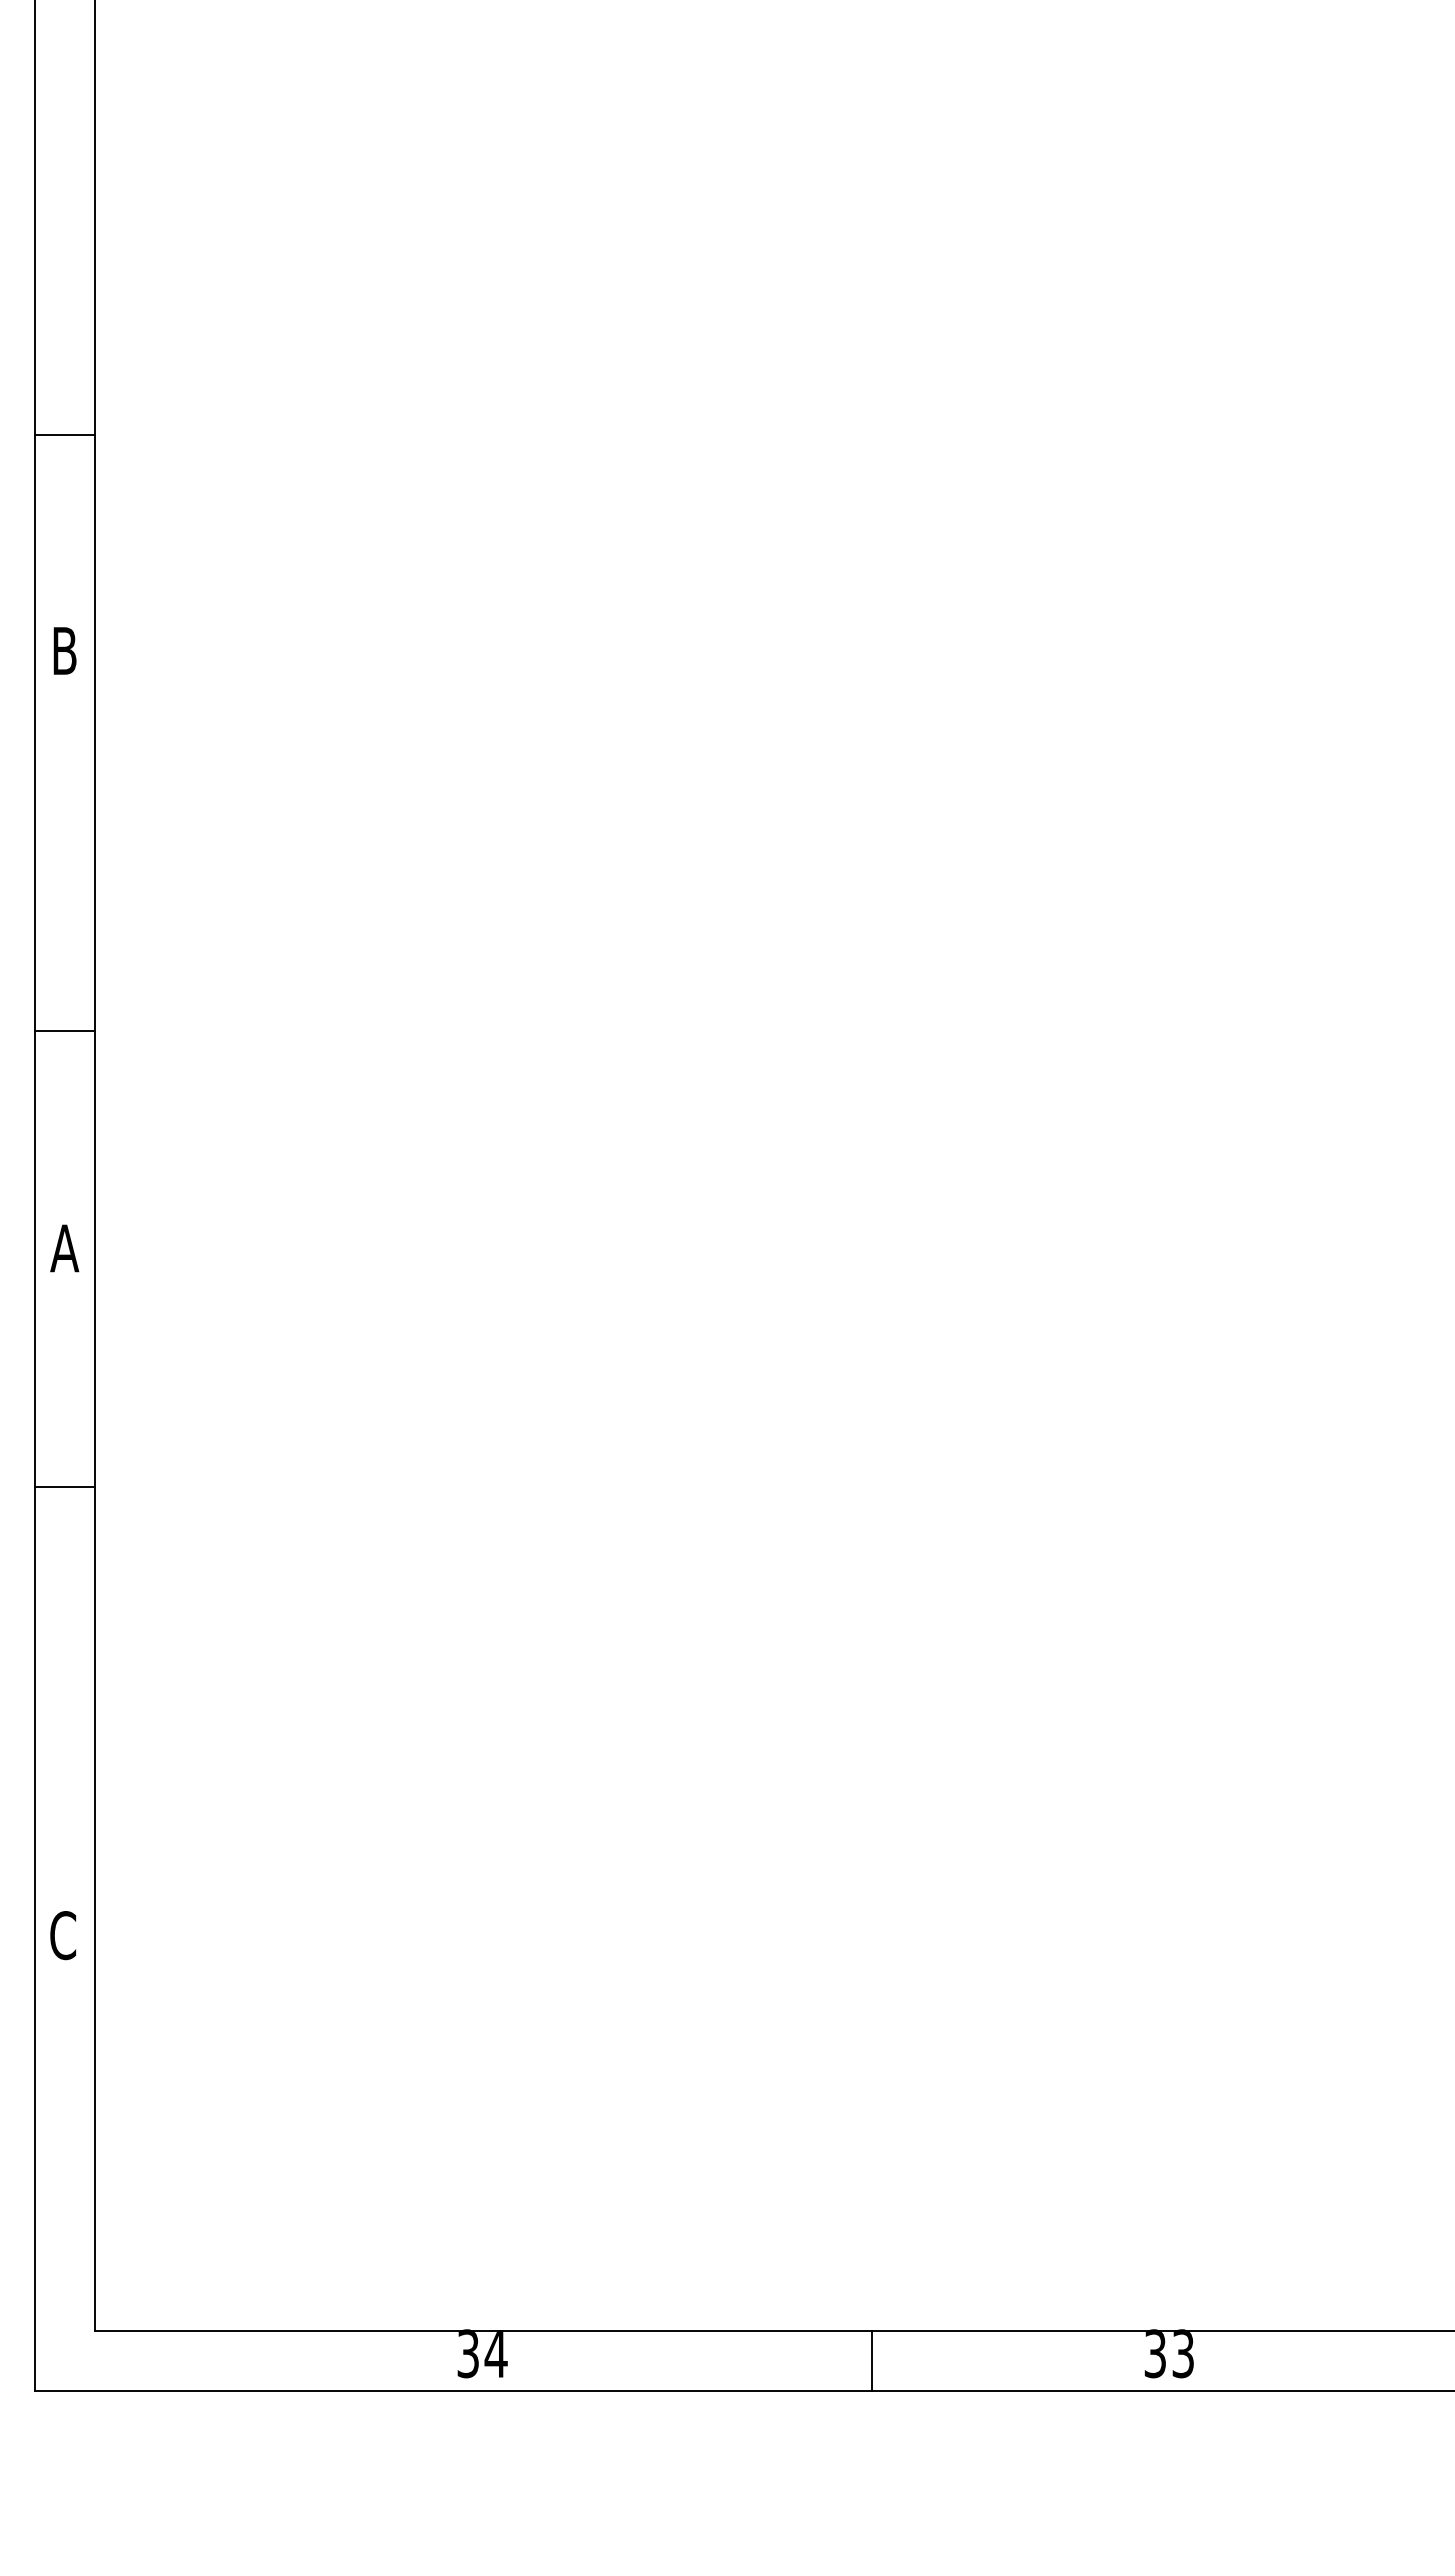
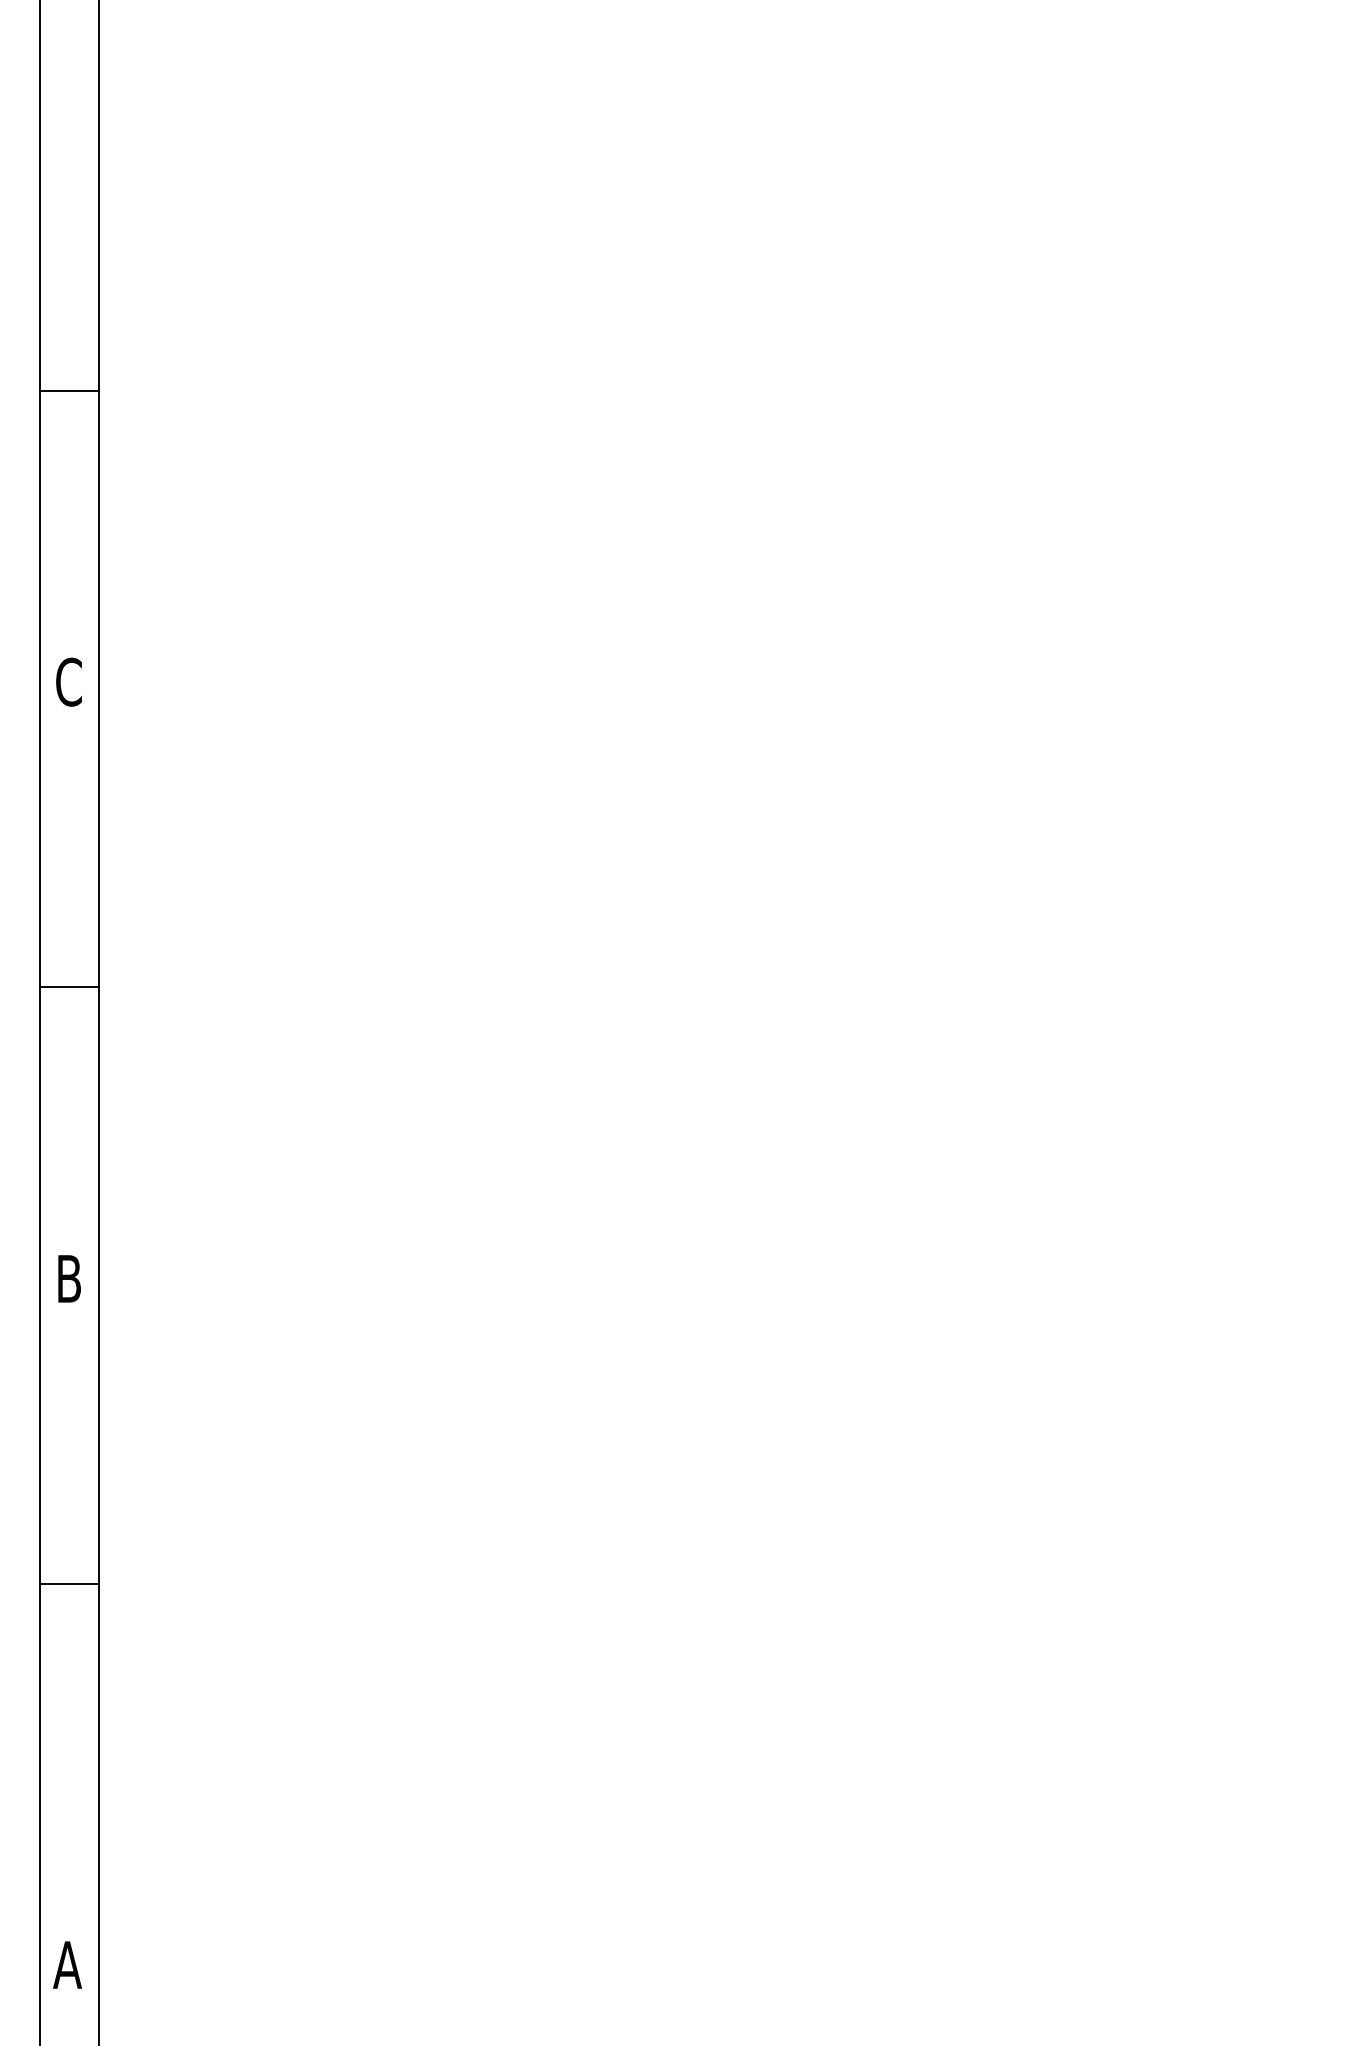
line: (64, 435) -> (68, 391), moved
text: (64, 650) -> (68, 681), B -> C
line: (64, 1030) -> (68, 987), moved
text: (64, 1248) -> (68, 1278), A -> B
line: (64, 1487) -> (68, 1584), moved
text: (62, 1935) -> (66, 1965), C -> A

